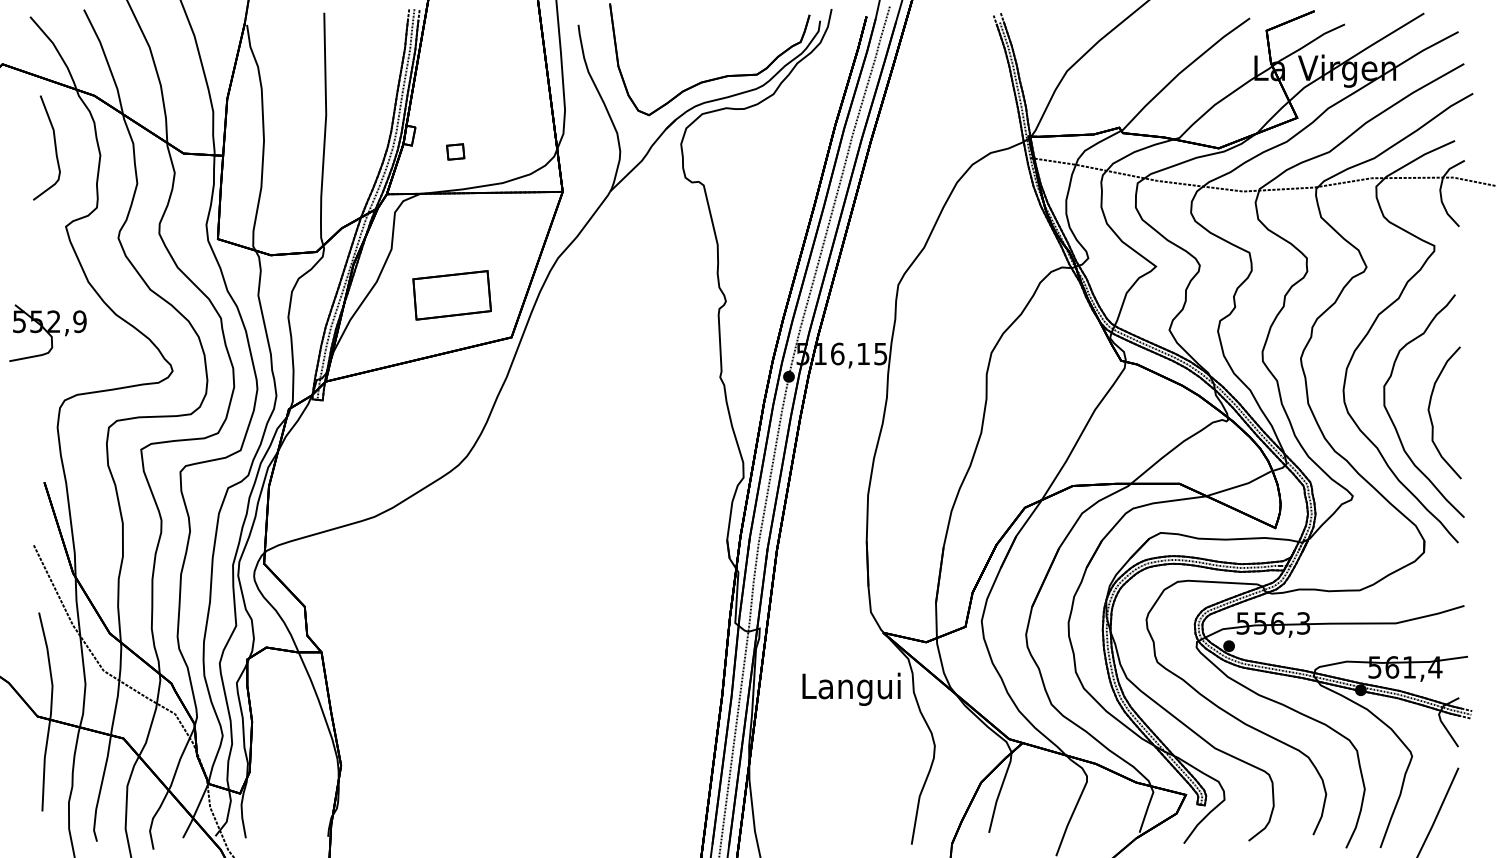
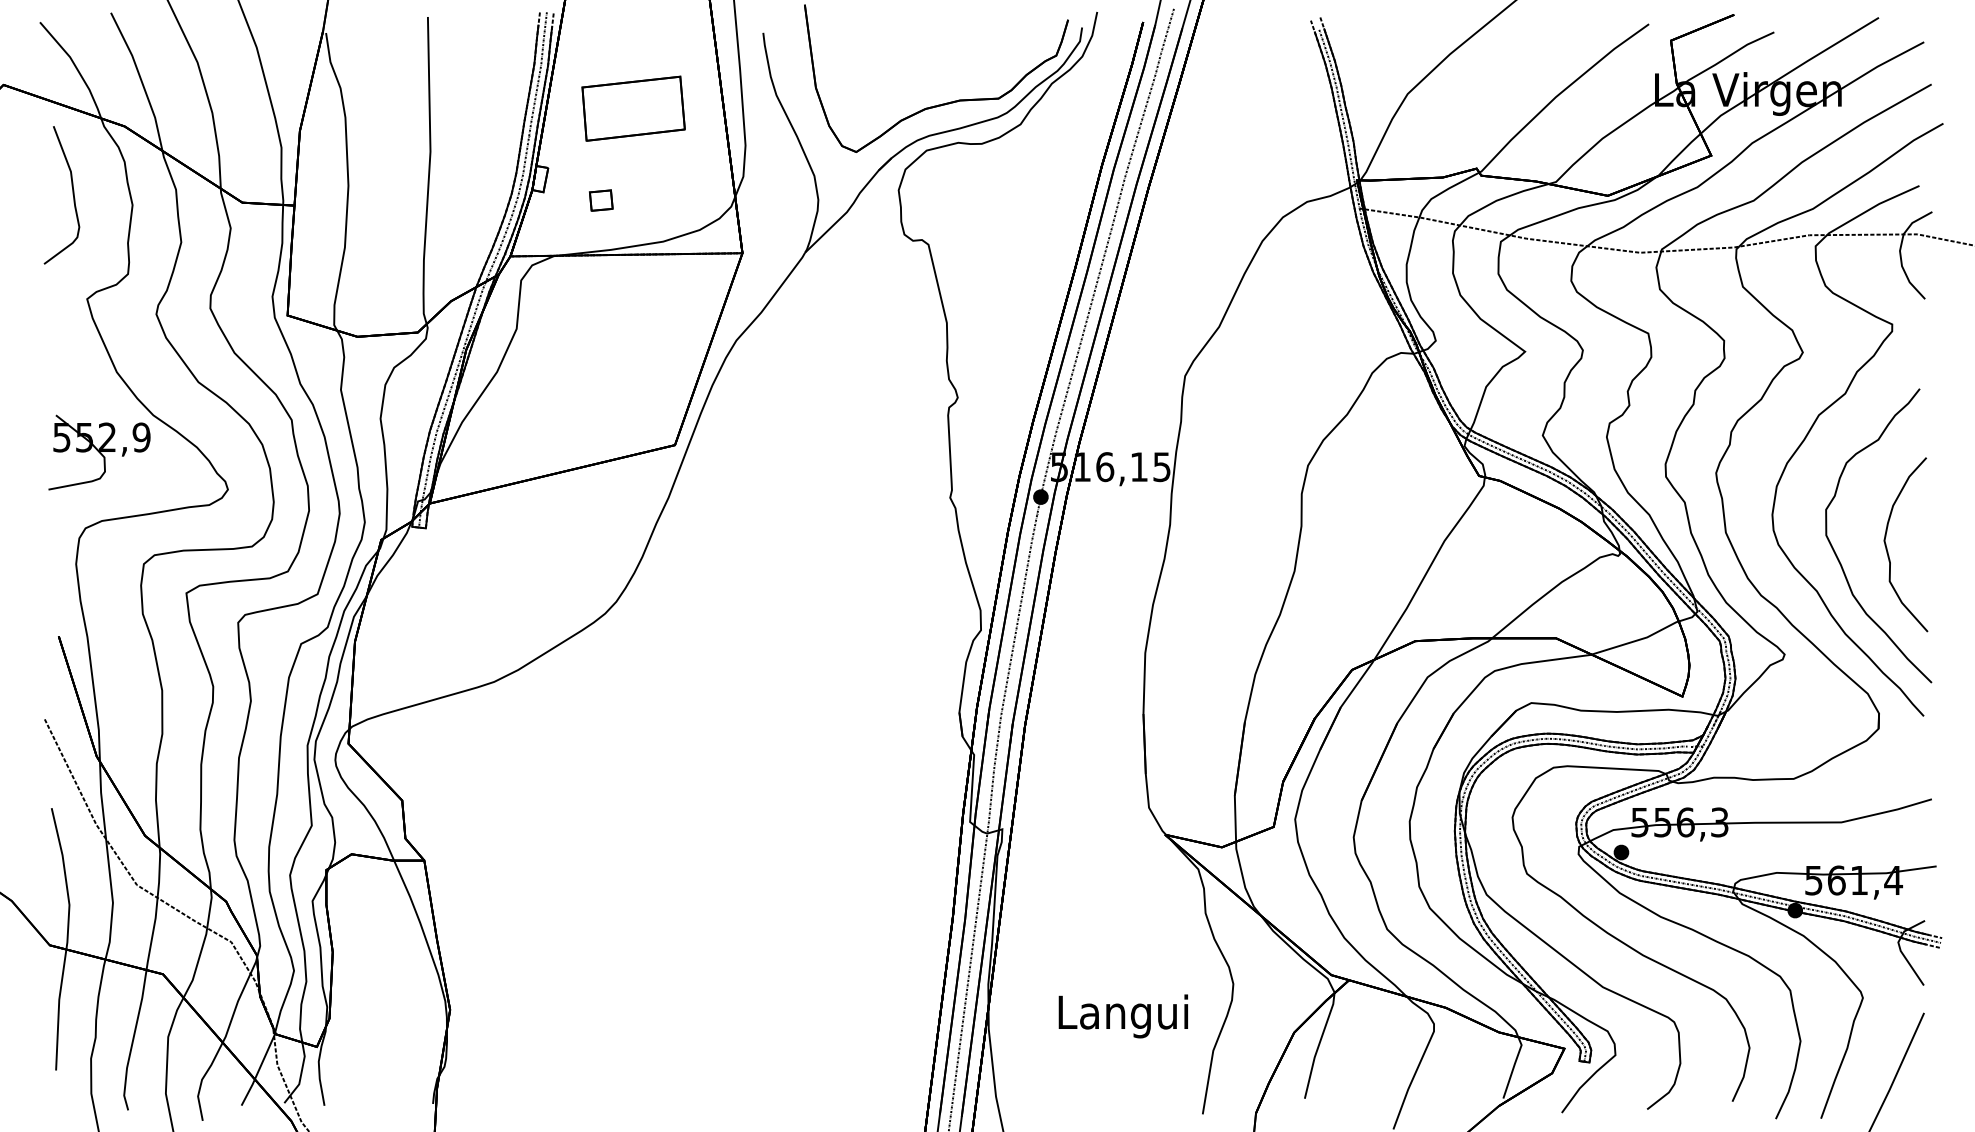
part: (452, 295) -> (633, 108), moved
part: (48, 333) -> (99, 452), moved
text: (850, 689) -> (1122, 1016), moved

